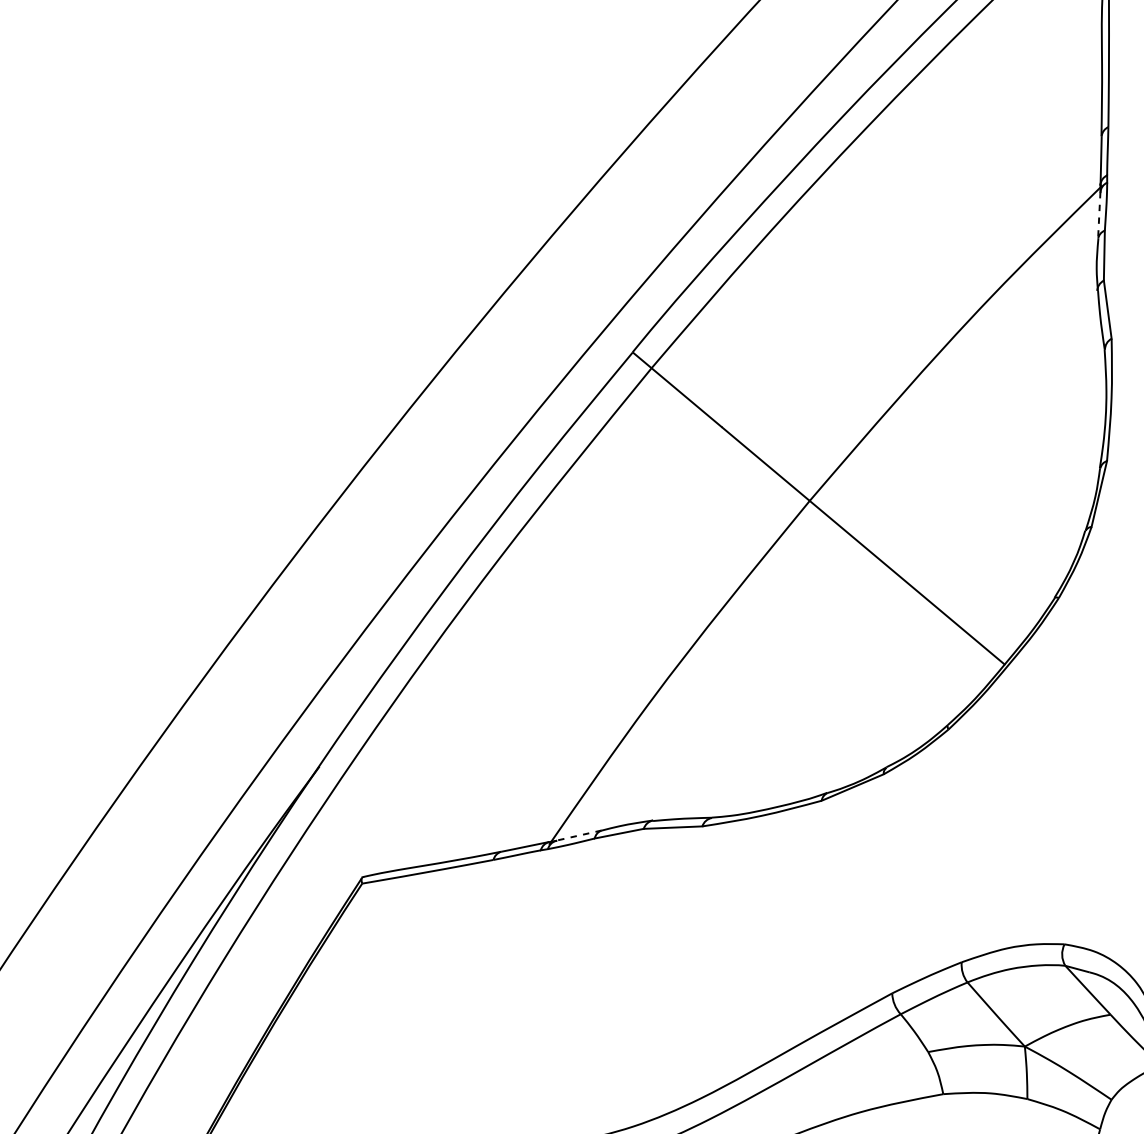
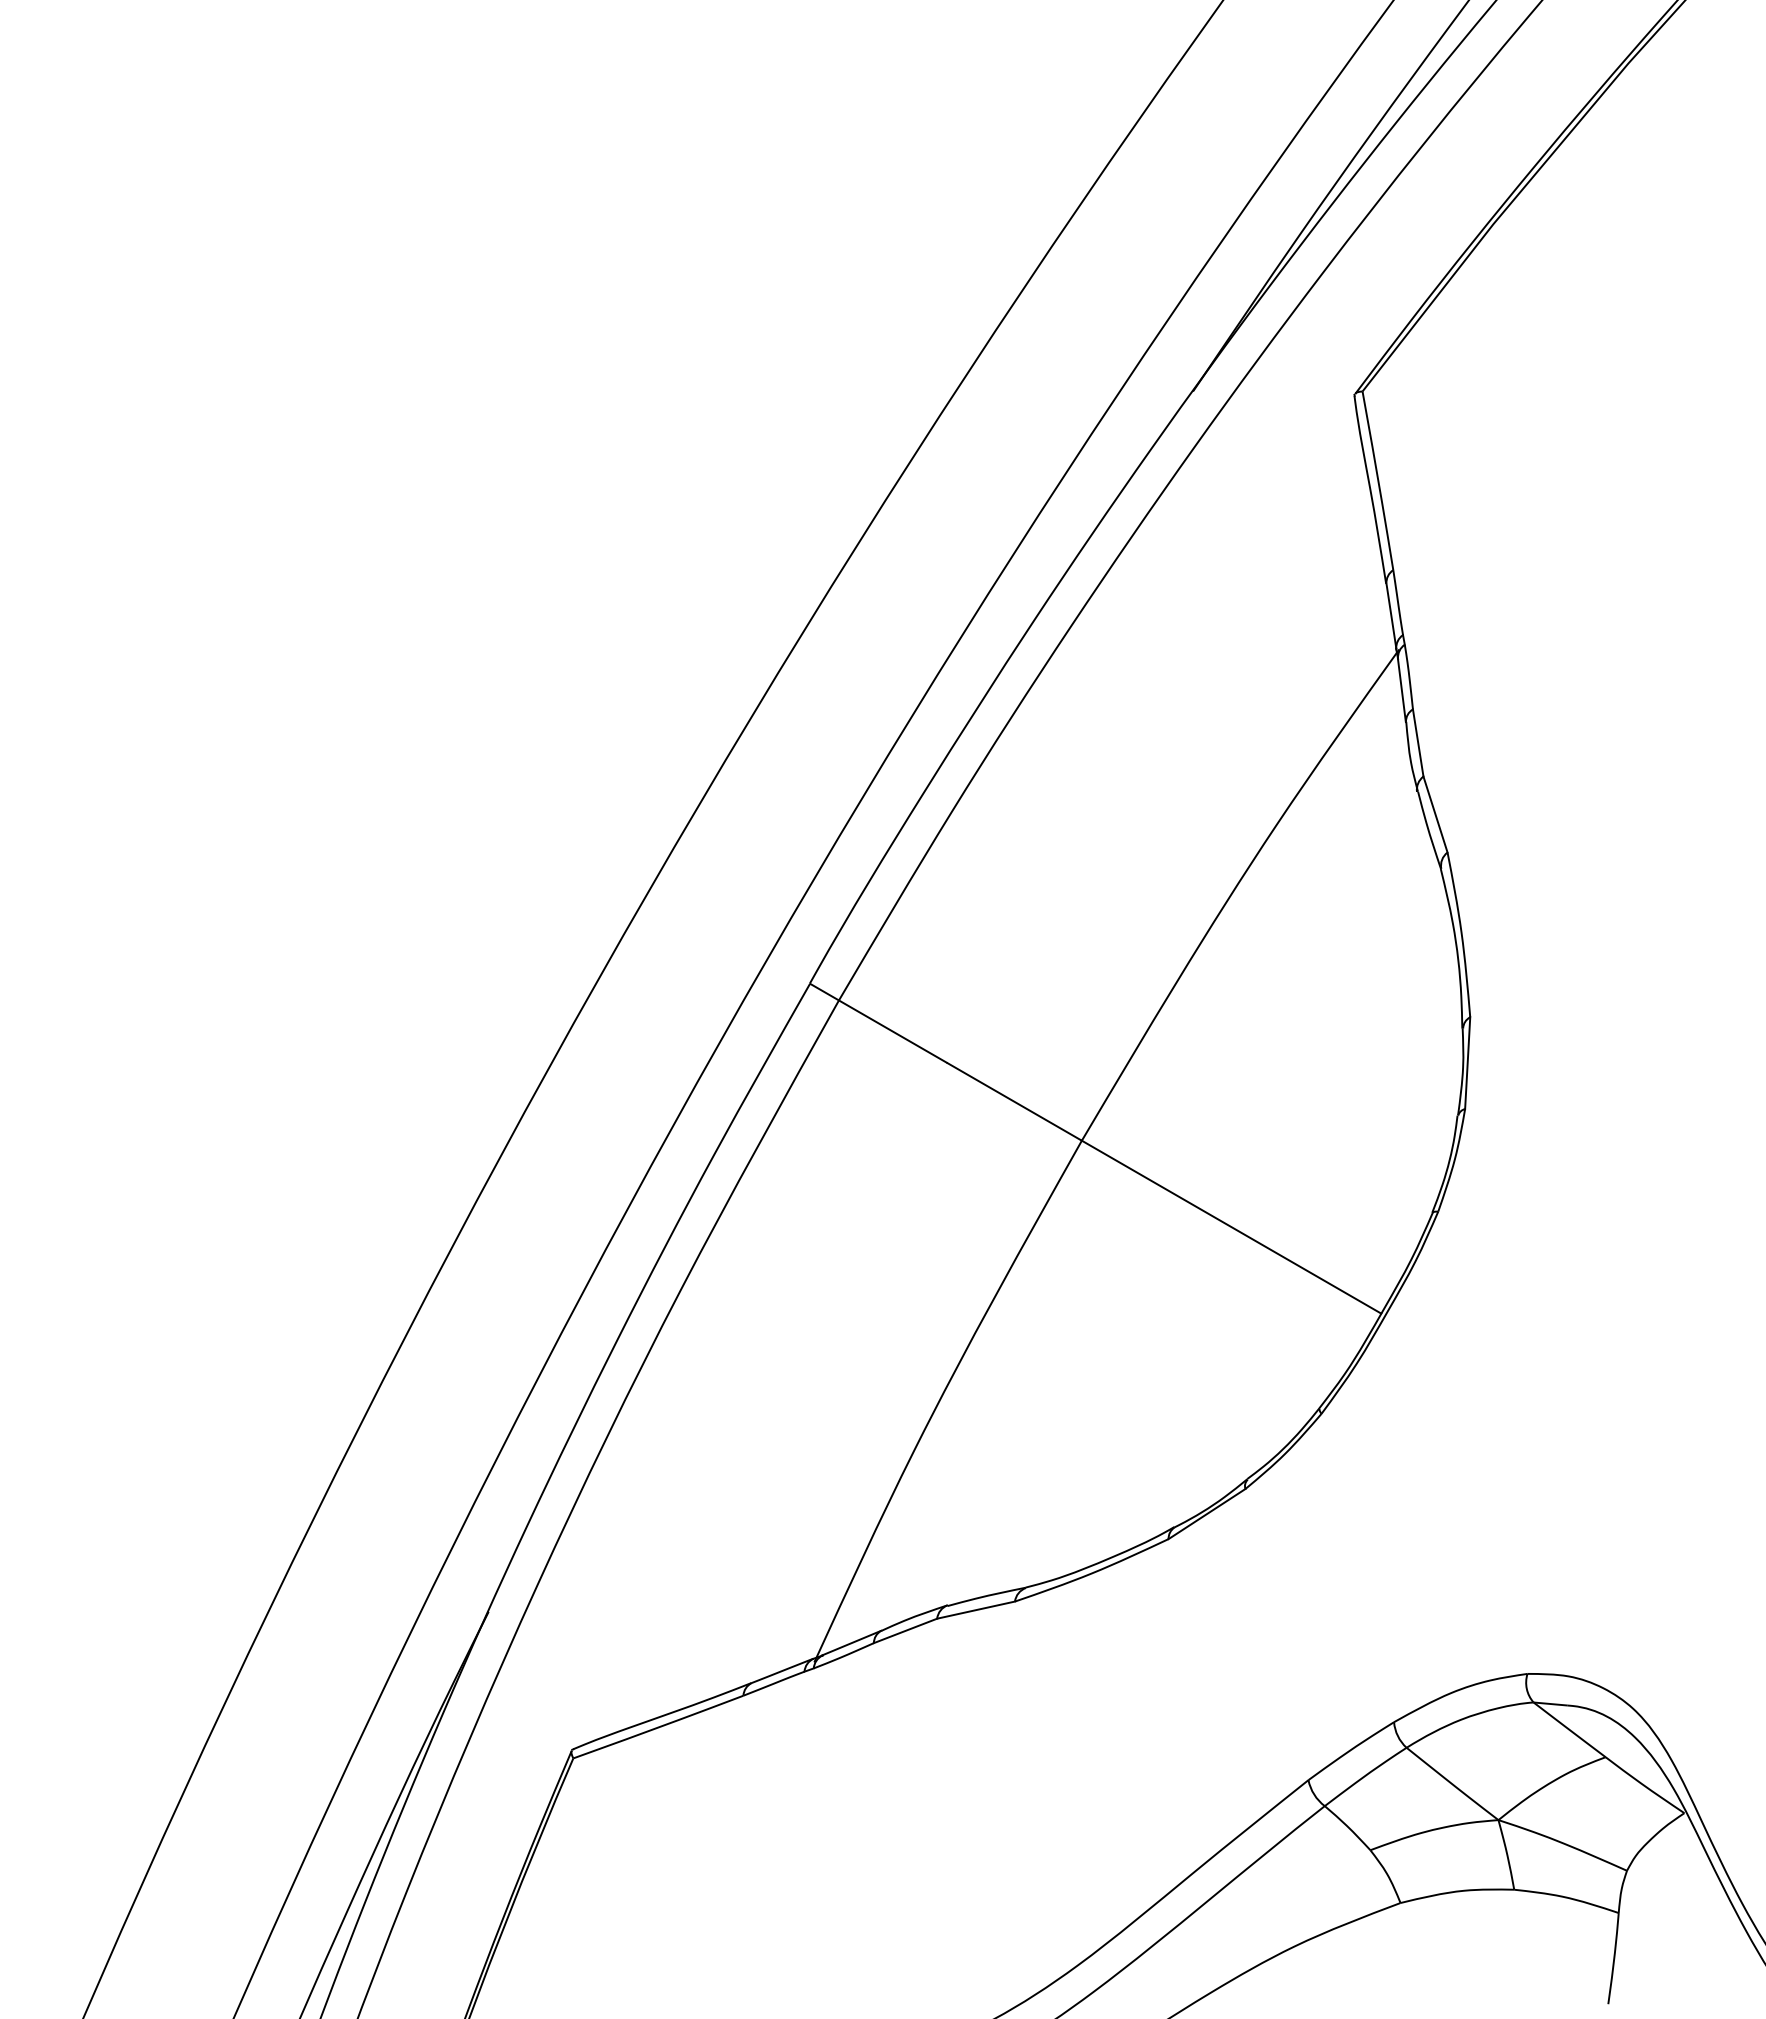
line: (1098, 215) -> (1401, 690), dashed -> solid
line: (578, 835) -> (851, 1643), dashed -> solid

